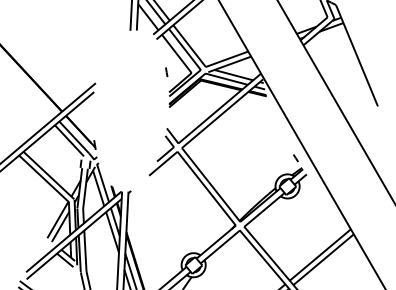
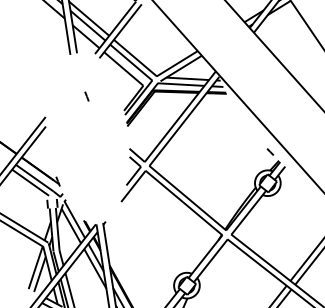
part: (166, 72) -> (86, 96), moved

